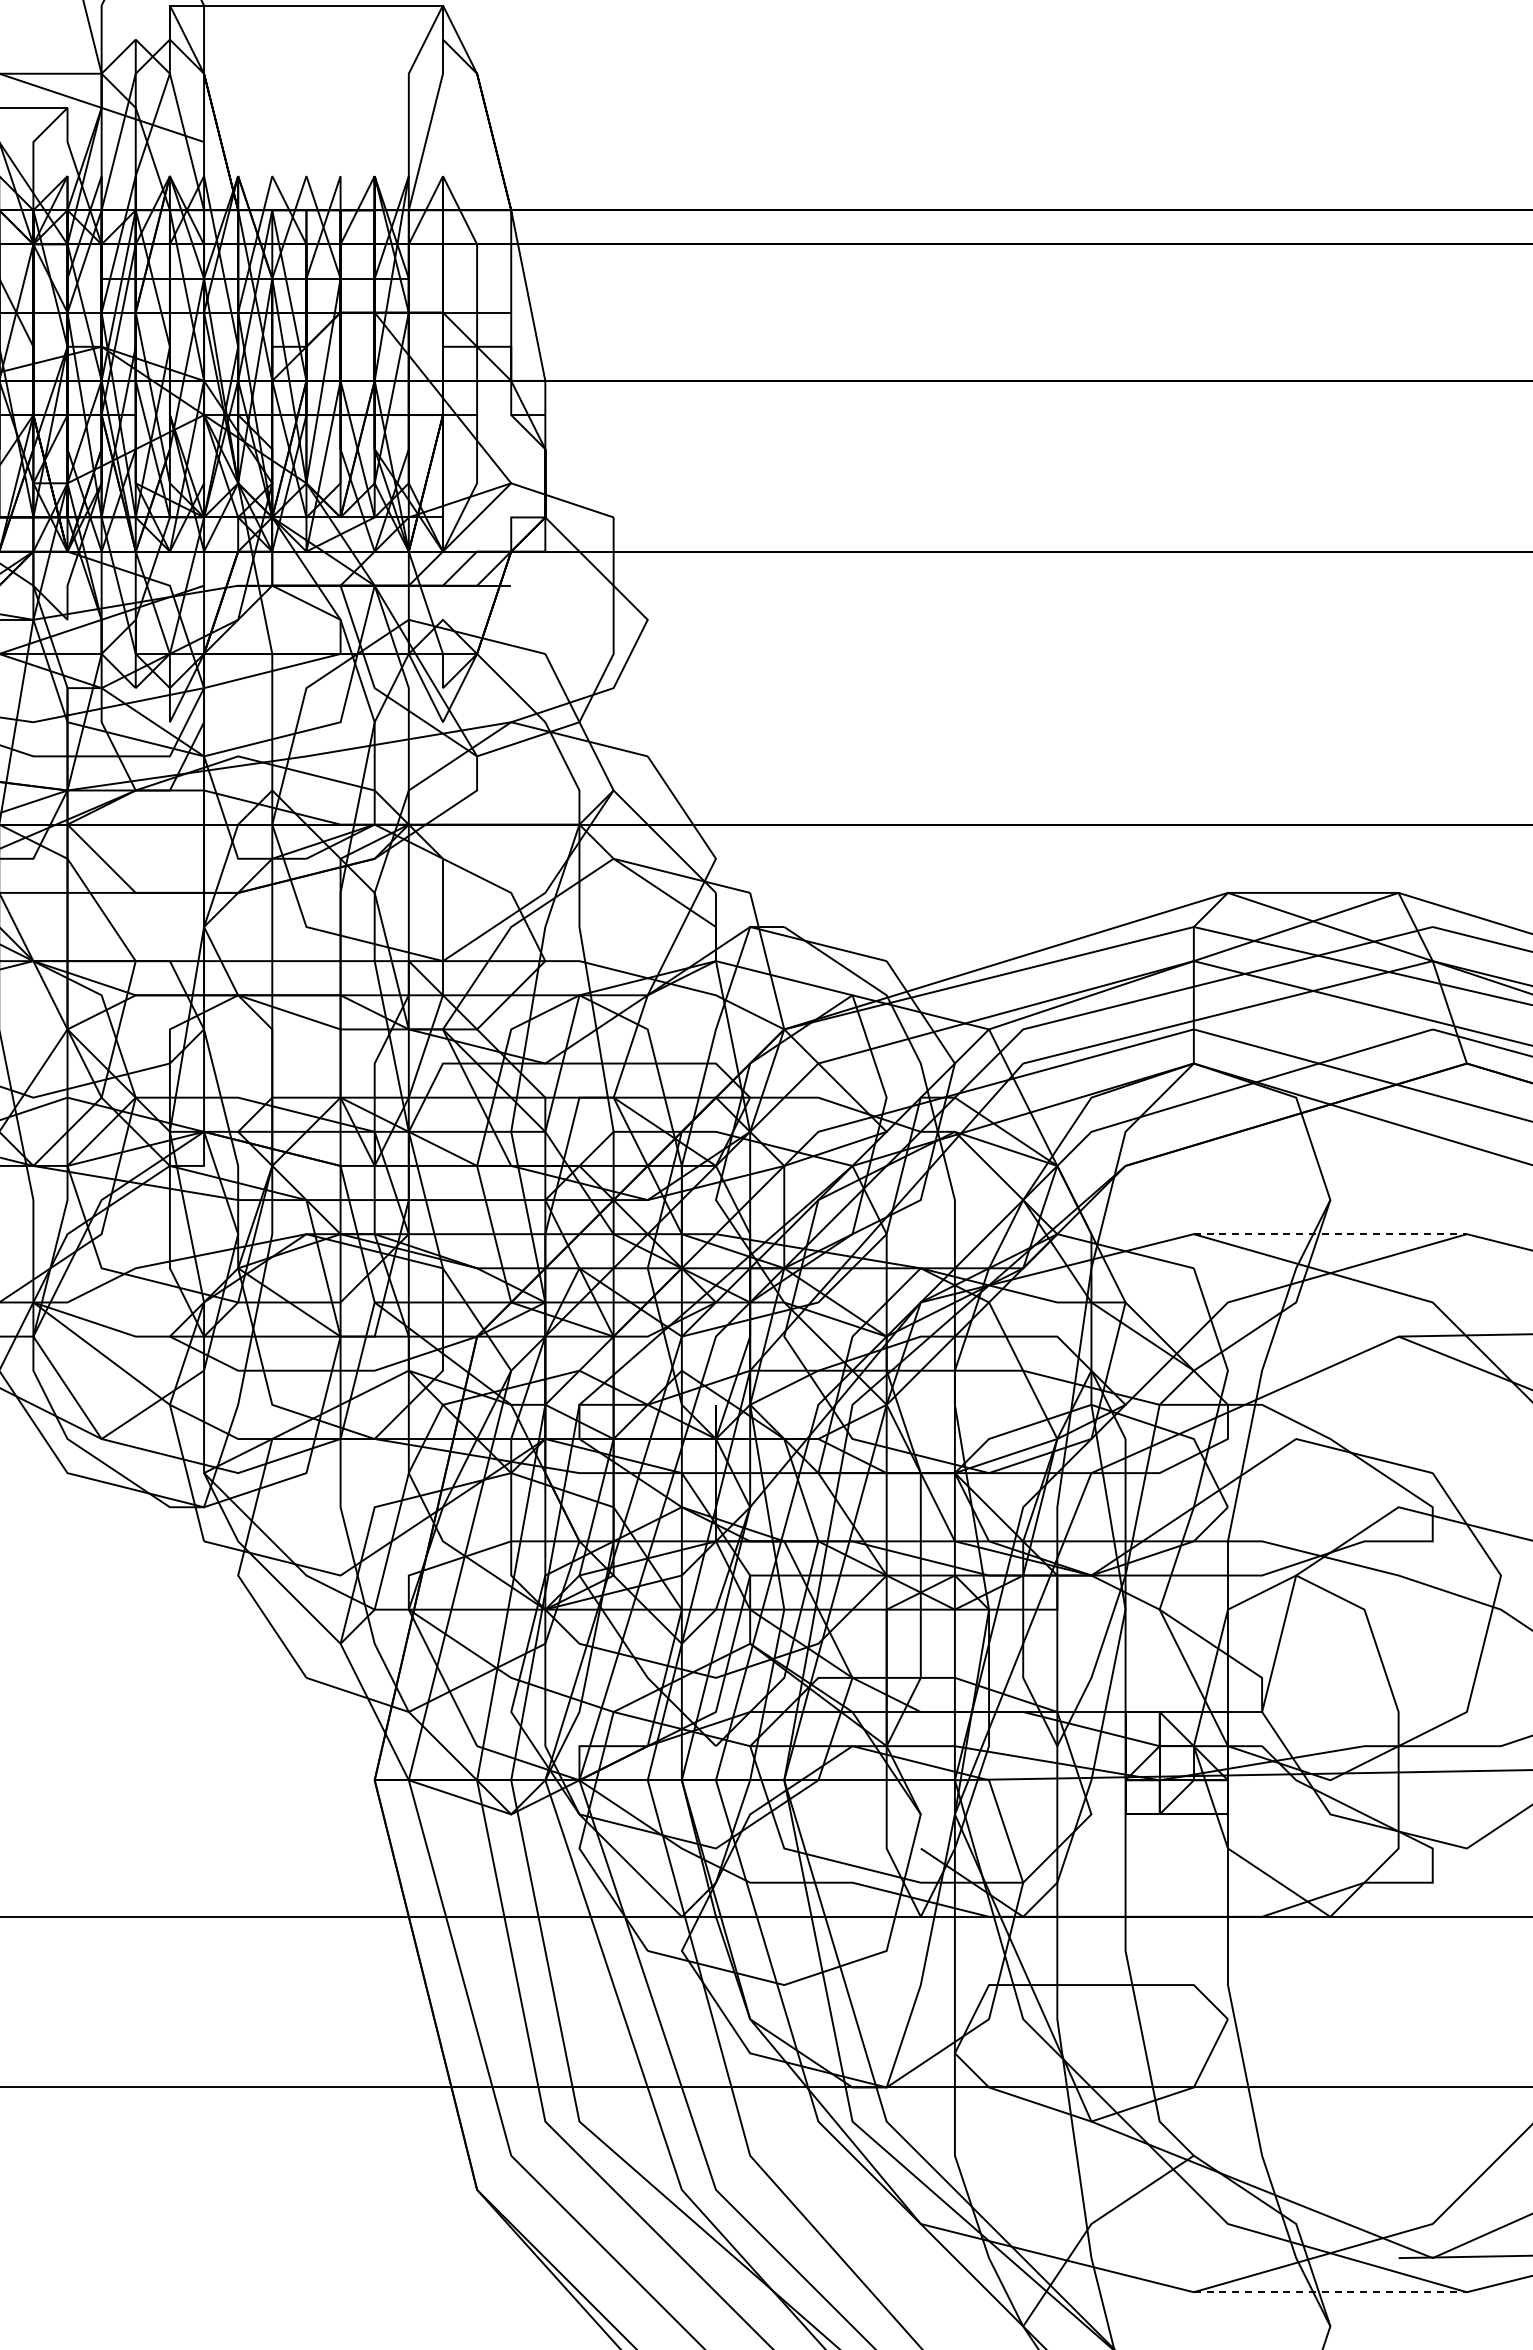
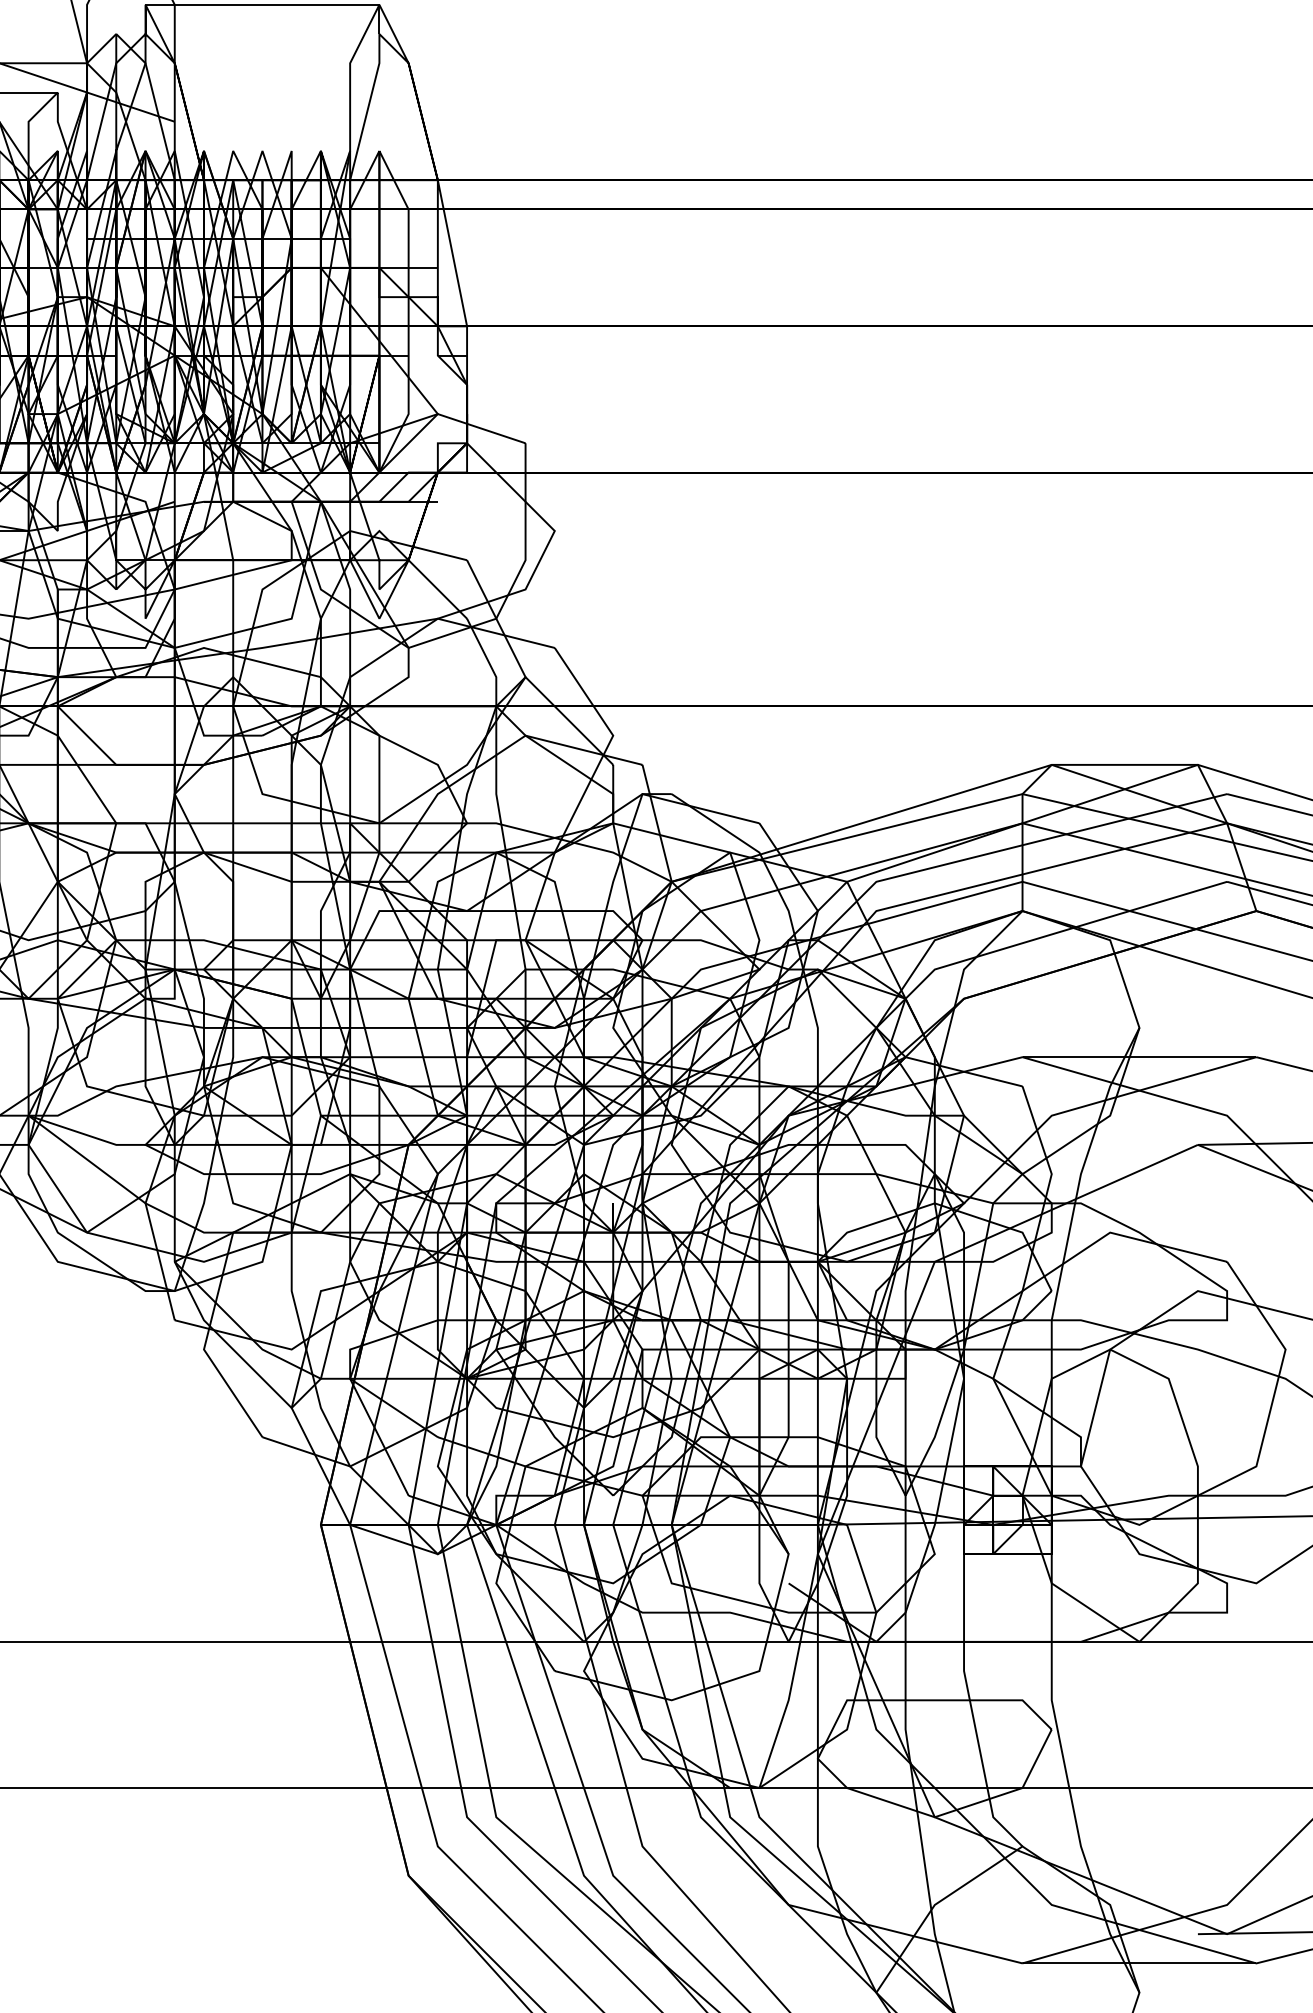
line: (1330, 1234) -> (1139, 1057), dashed -> solid
line: (1330, 2292) -> (1139, 1963), dashed -> solid

